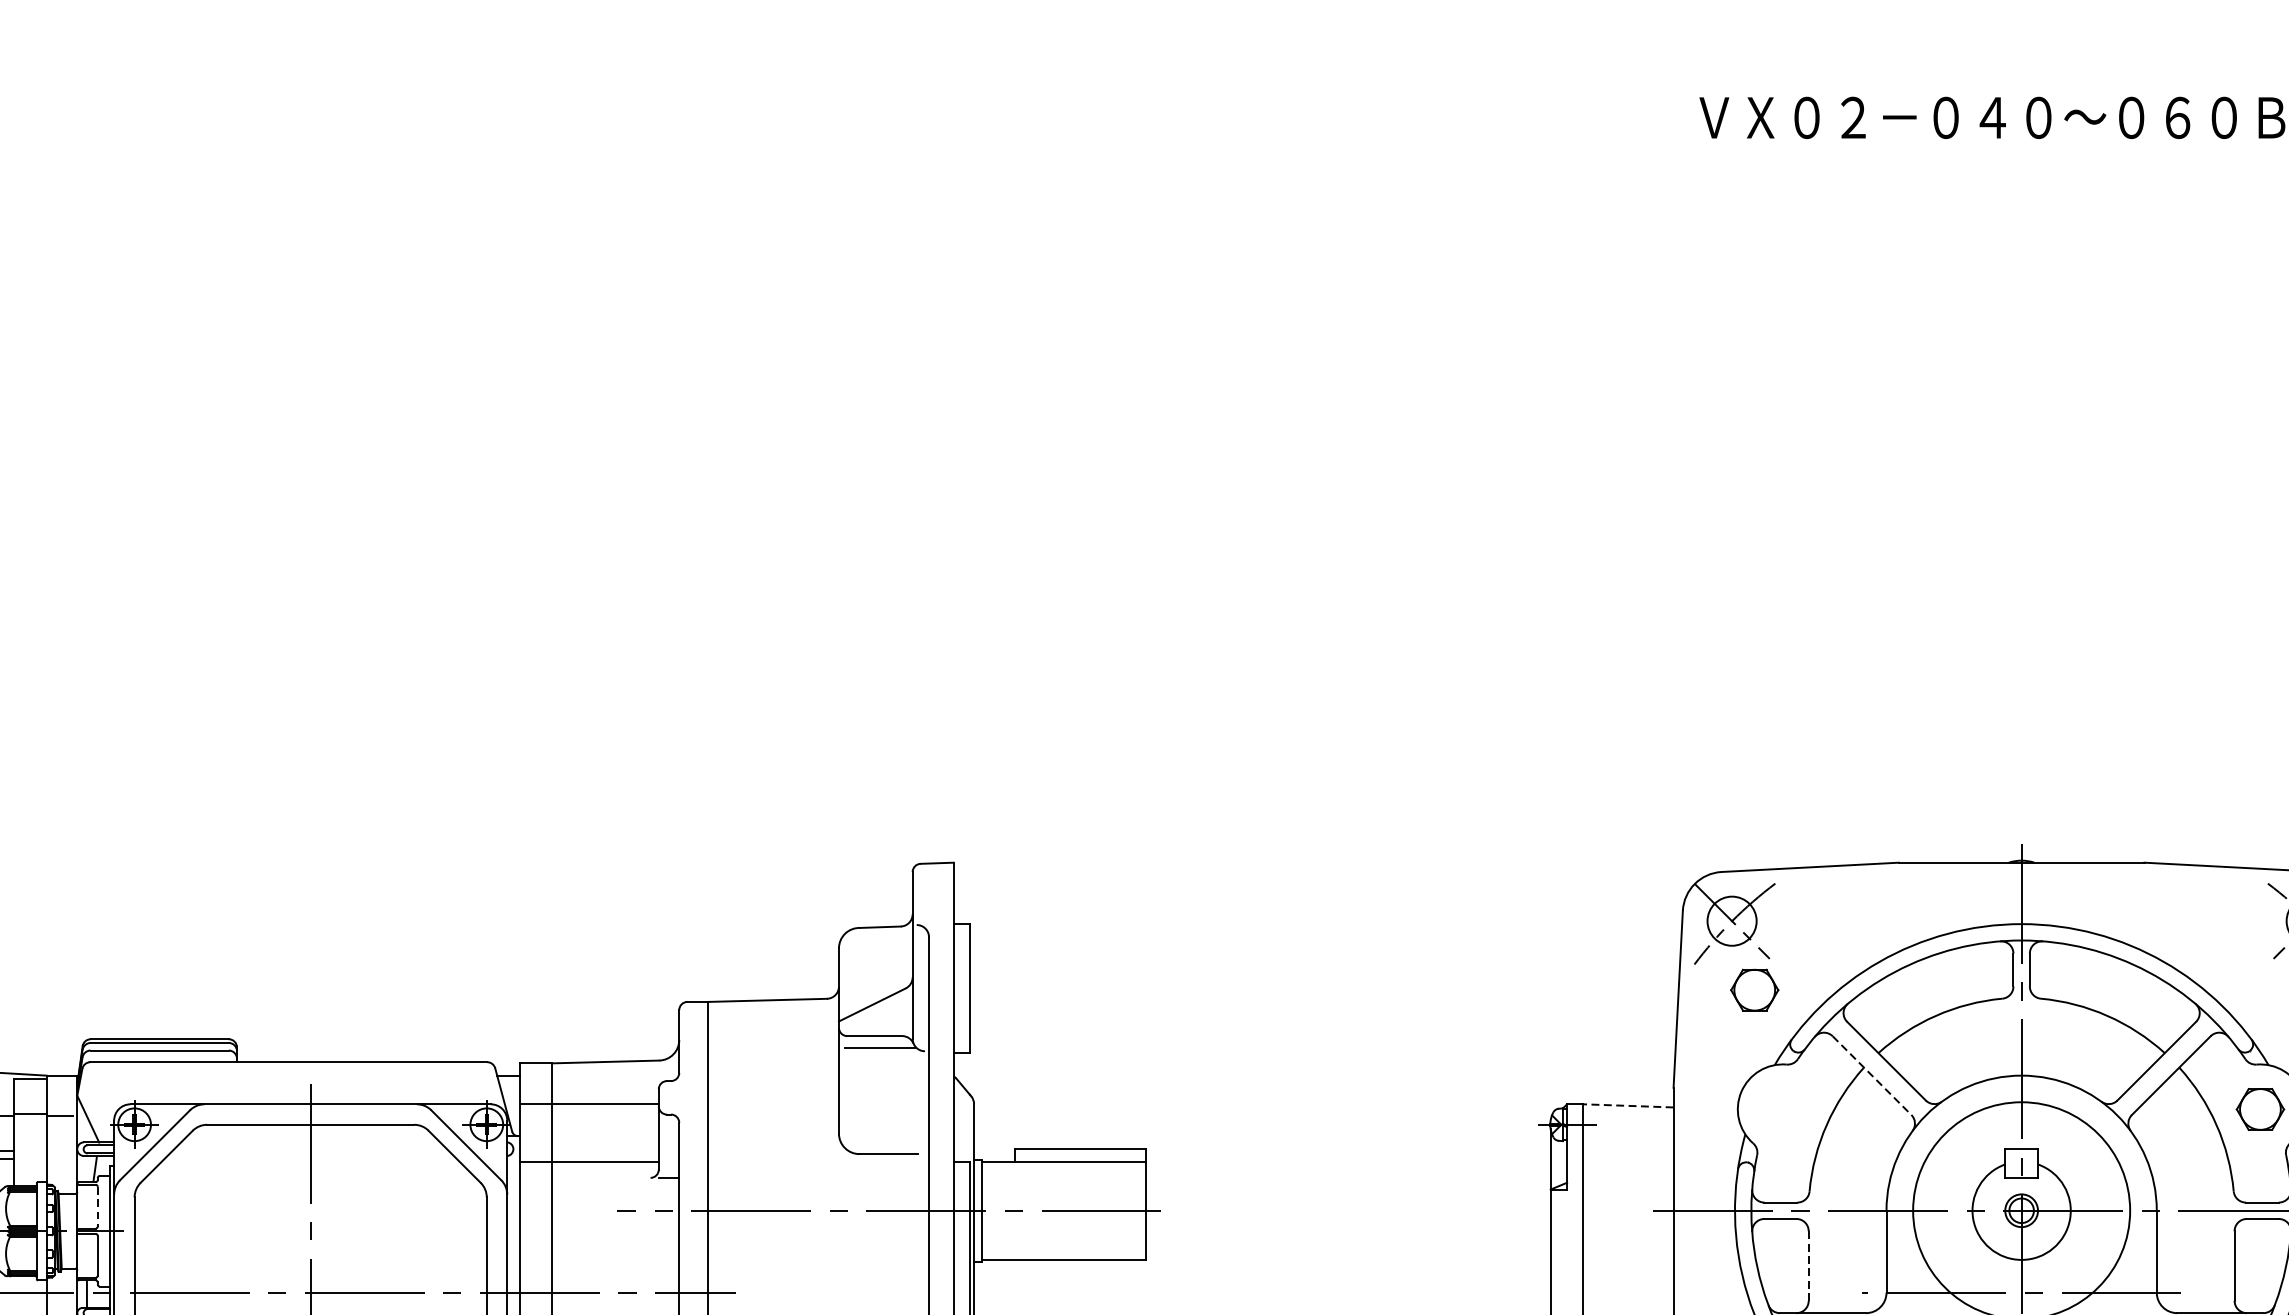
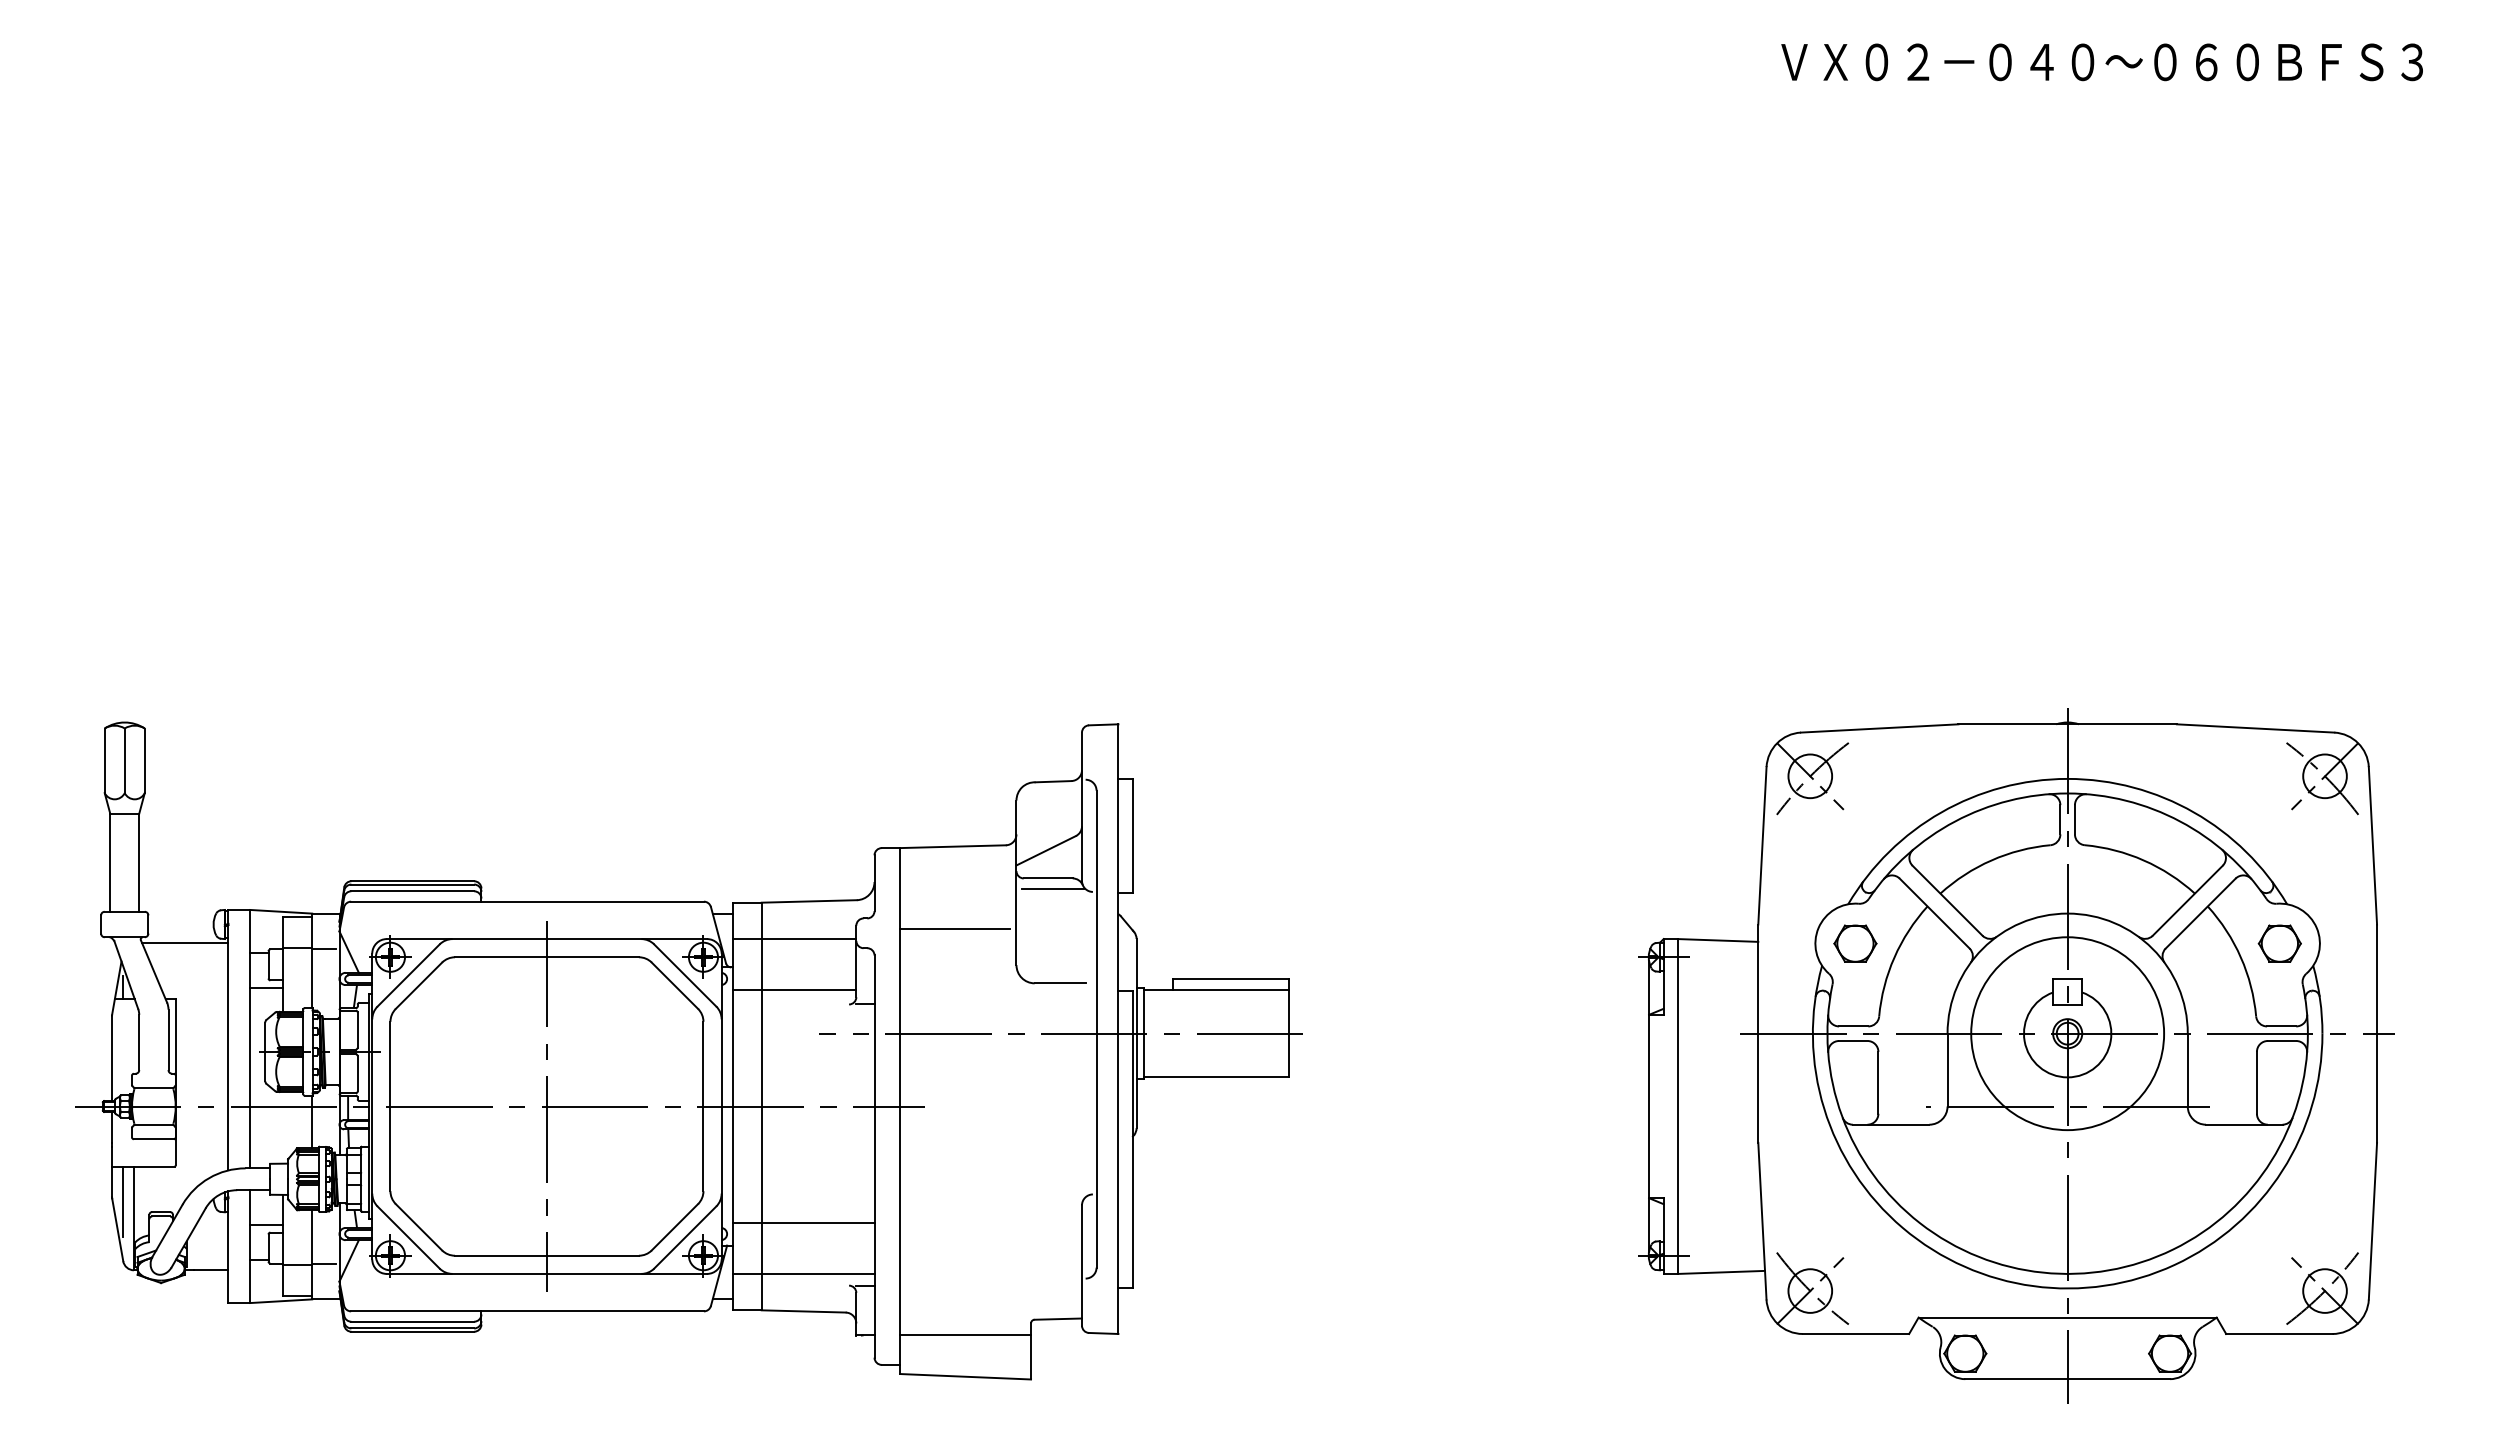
part: (1754, 990) -> (1855, 943), moved
line: (1872, 1075) -> (1935, 913), dashed -> solid
line: (770, 1092) -> (955, 928), added
line: (1627, 1105) -> (1717, 940), dashed -> solid
line: (97, 1207) -> (357, 1030), dashed -> solid
line: (1808, 1265) -> (1878, 1082), dashed -> solid

